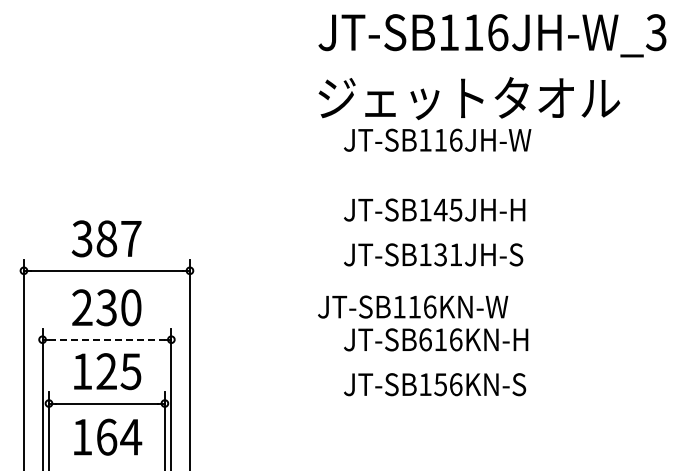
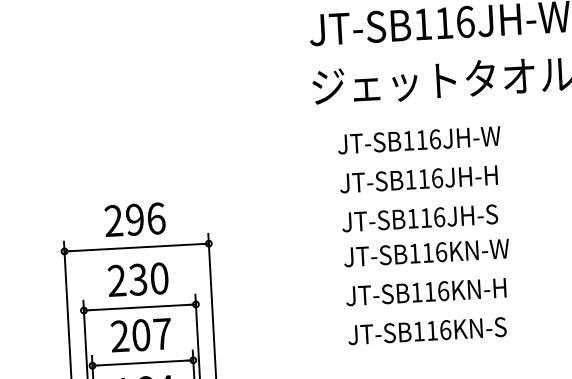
text: (437, 139) -> (419, 139), moved
text: (447, 209) -> (429, 178), JT-SB145JH-H -> JT-SB116JH-H
text: (106, 238) -> (134, 219), 387 -> 296
text: (448, 254) -> (432, 217), JT-SB131JH-S -> JT-SB116JH-S
text: (413, 306) -> (426, 252), moved
line: (106, 339) -> (139, 307), dashed -> solid
text: (425, 339) -> (416, 292), JT-SB616KN-H -> JT-SB116KN-H
text: (106, 371) -> (141, 335), 125 -> 207
text: (440, 384) -> (432, 330), JT-SB156KN-S -> JT-SB116KN-S

